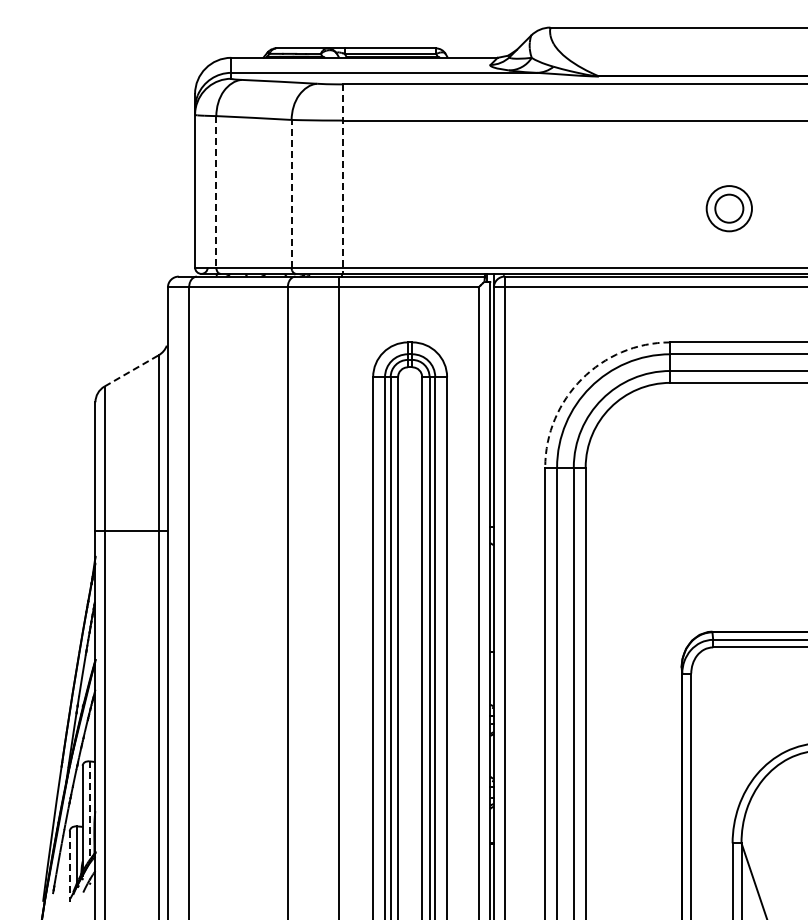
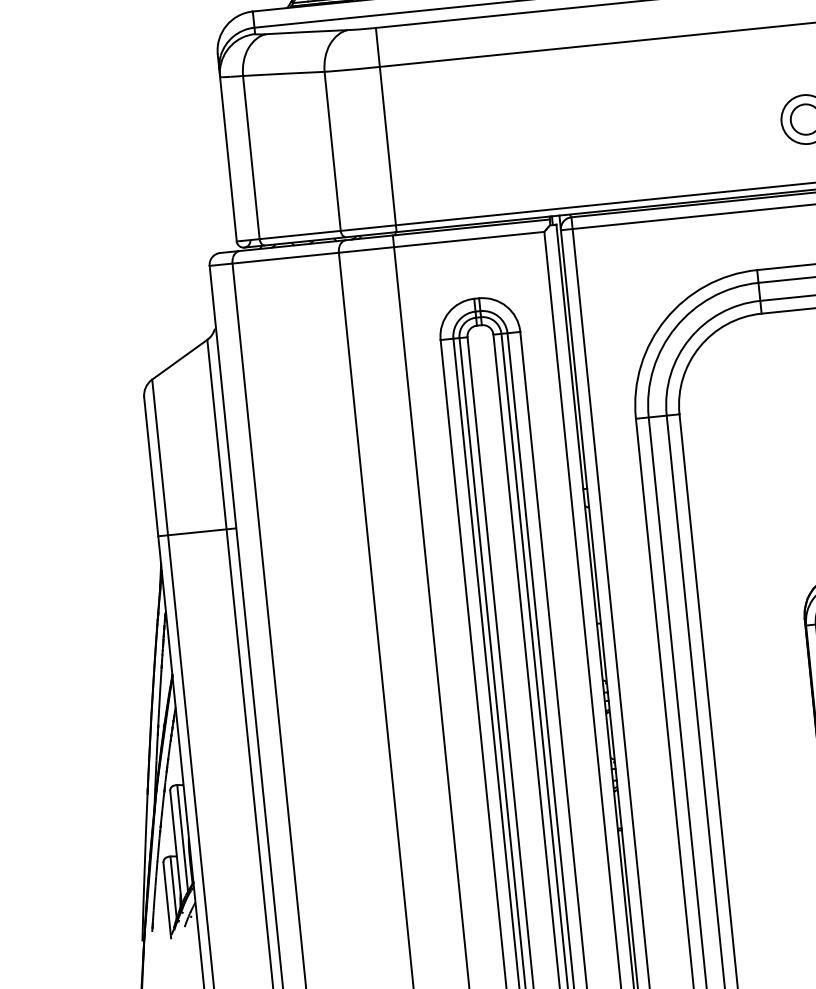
line: (342, 179) -> (385, 130), dashed -> solid
line: (216, 191) -> (251, 157), dashed -> solid
line: (291, 193) -> (332, 151), dashed -> solid
line: (132, 370) -> (180, 359), dashed -> solid
arc: (581, 379) -> (665, 319), dashed -> solid
line: (89, 812) -> (182, 840), dashed -> solid
line: (69, 866) -> (167, 900), dashed -> solid

